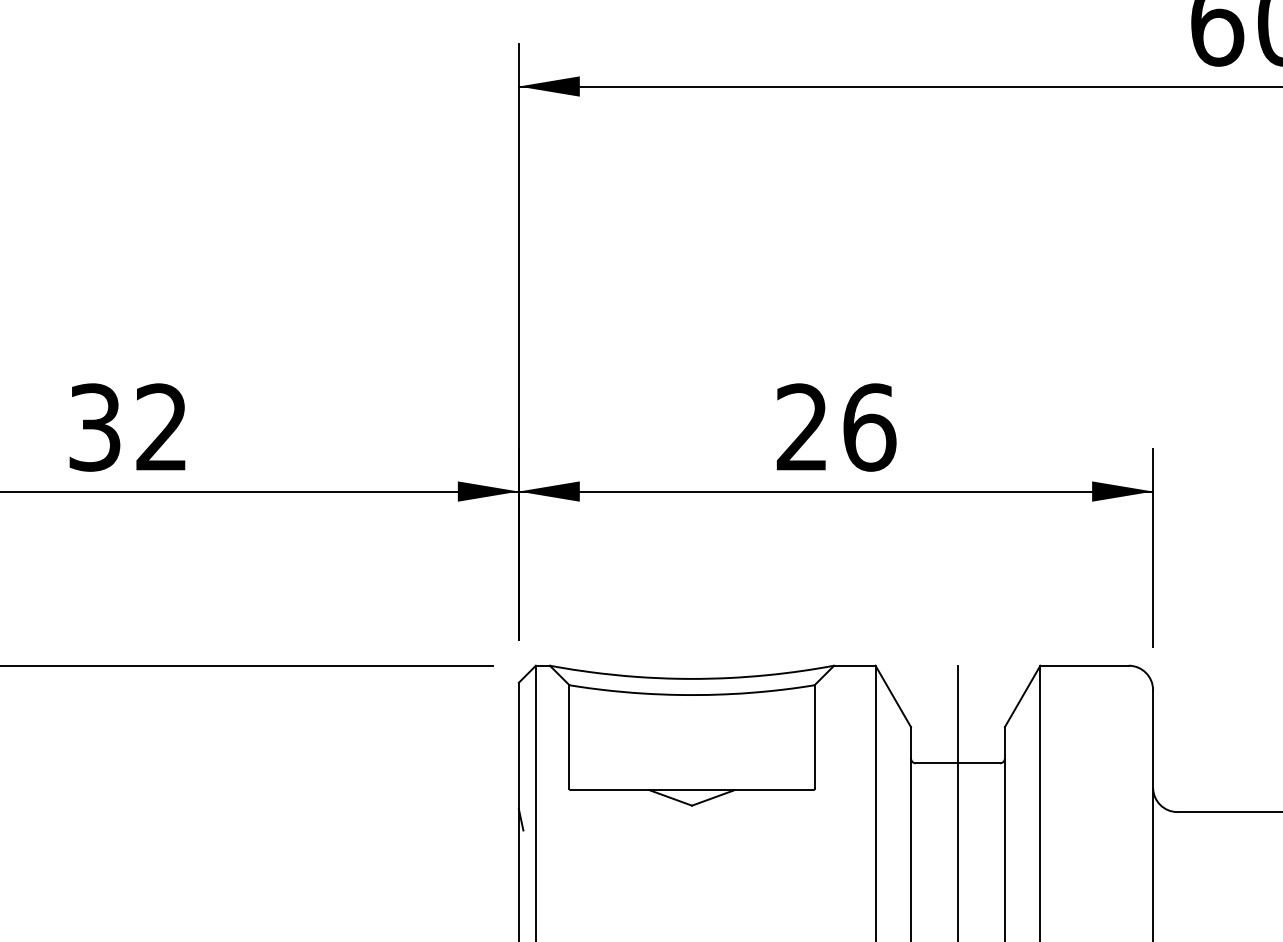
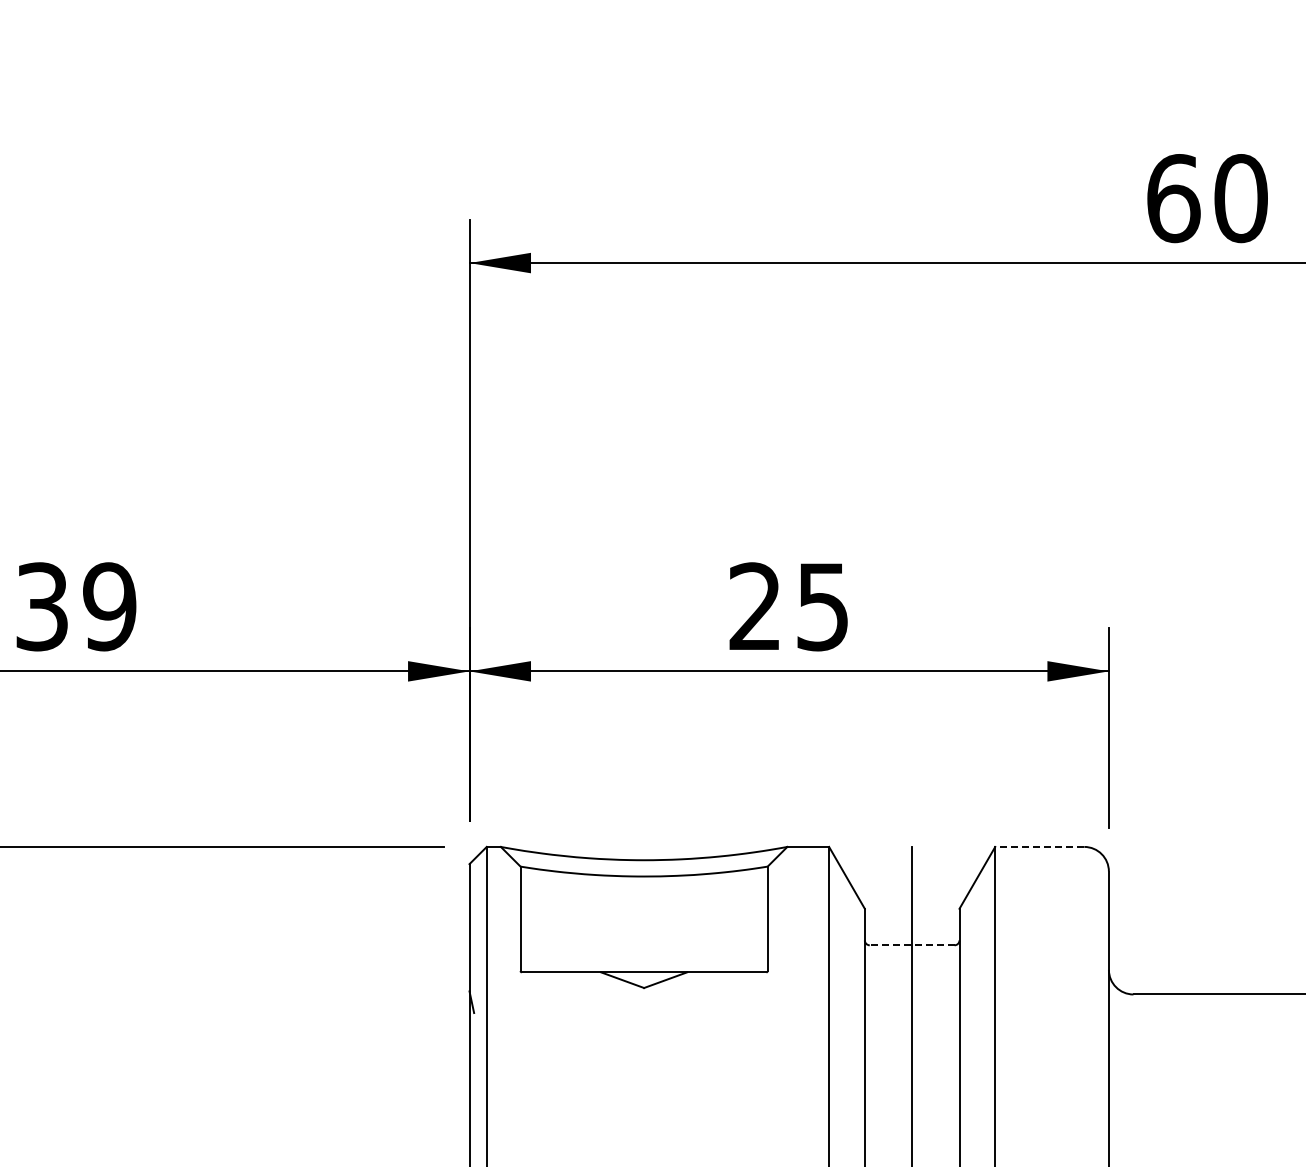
text: (161, 427) -> (109, 606), 32 -> 39
text: (869, 427) -> (823, 606), 26 -> 25
line: (1084, 665) -> (1039, 846), solid -> dashed
line: (957, 763) -> (911, 945), solid -> dashed

